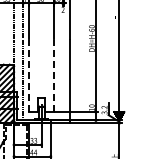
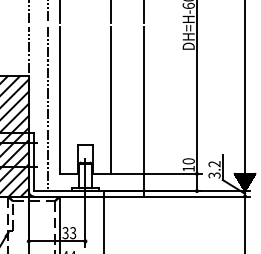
line: (29, 76) -> (60, 100), dashed -> solid
line: (54, 76) -> (111, 100), dashed -> solid

